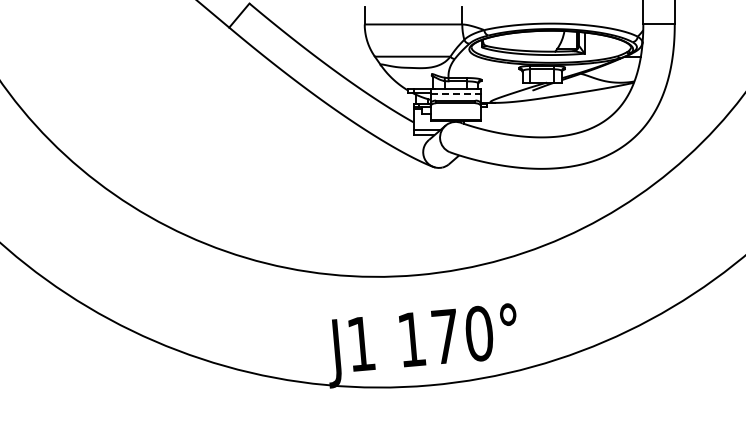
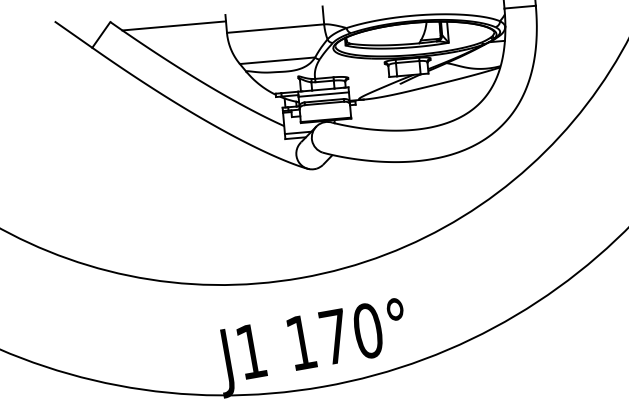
line: (312, 12) -> (173, 25), added
line: (456, 94) -> (324, 94), dashed -> solid

